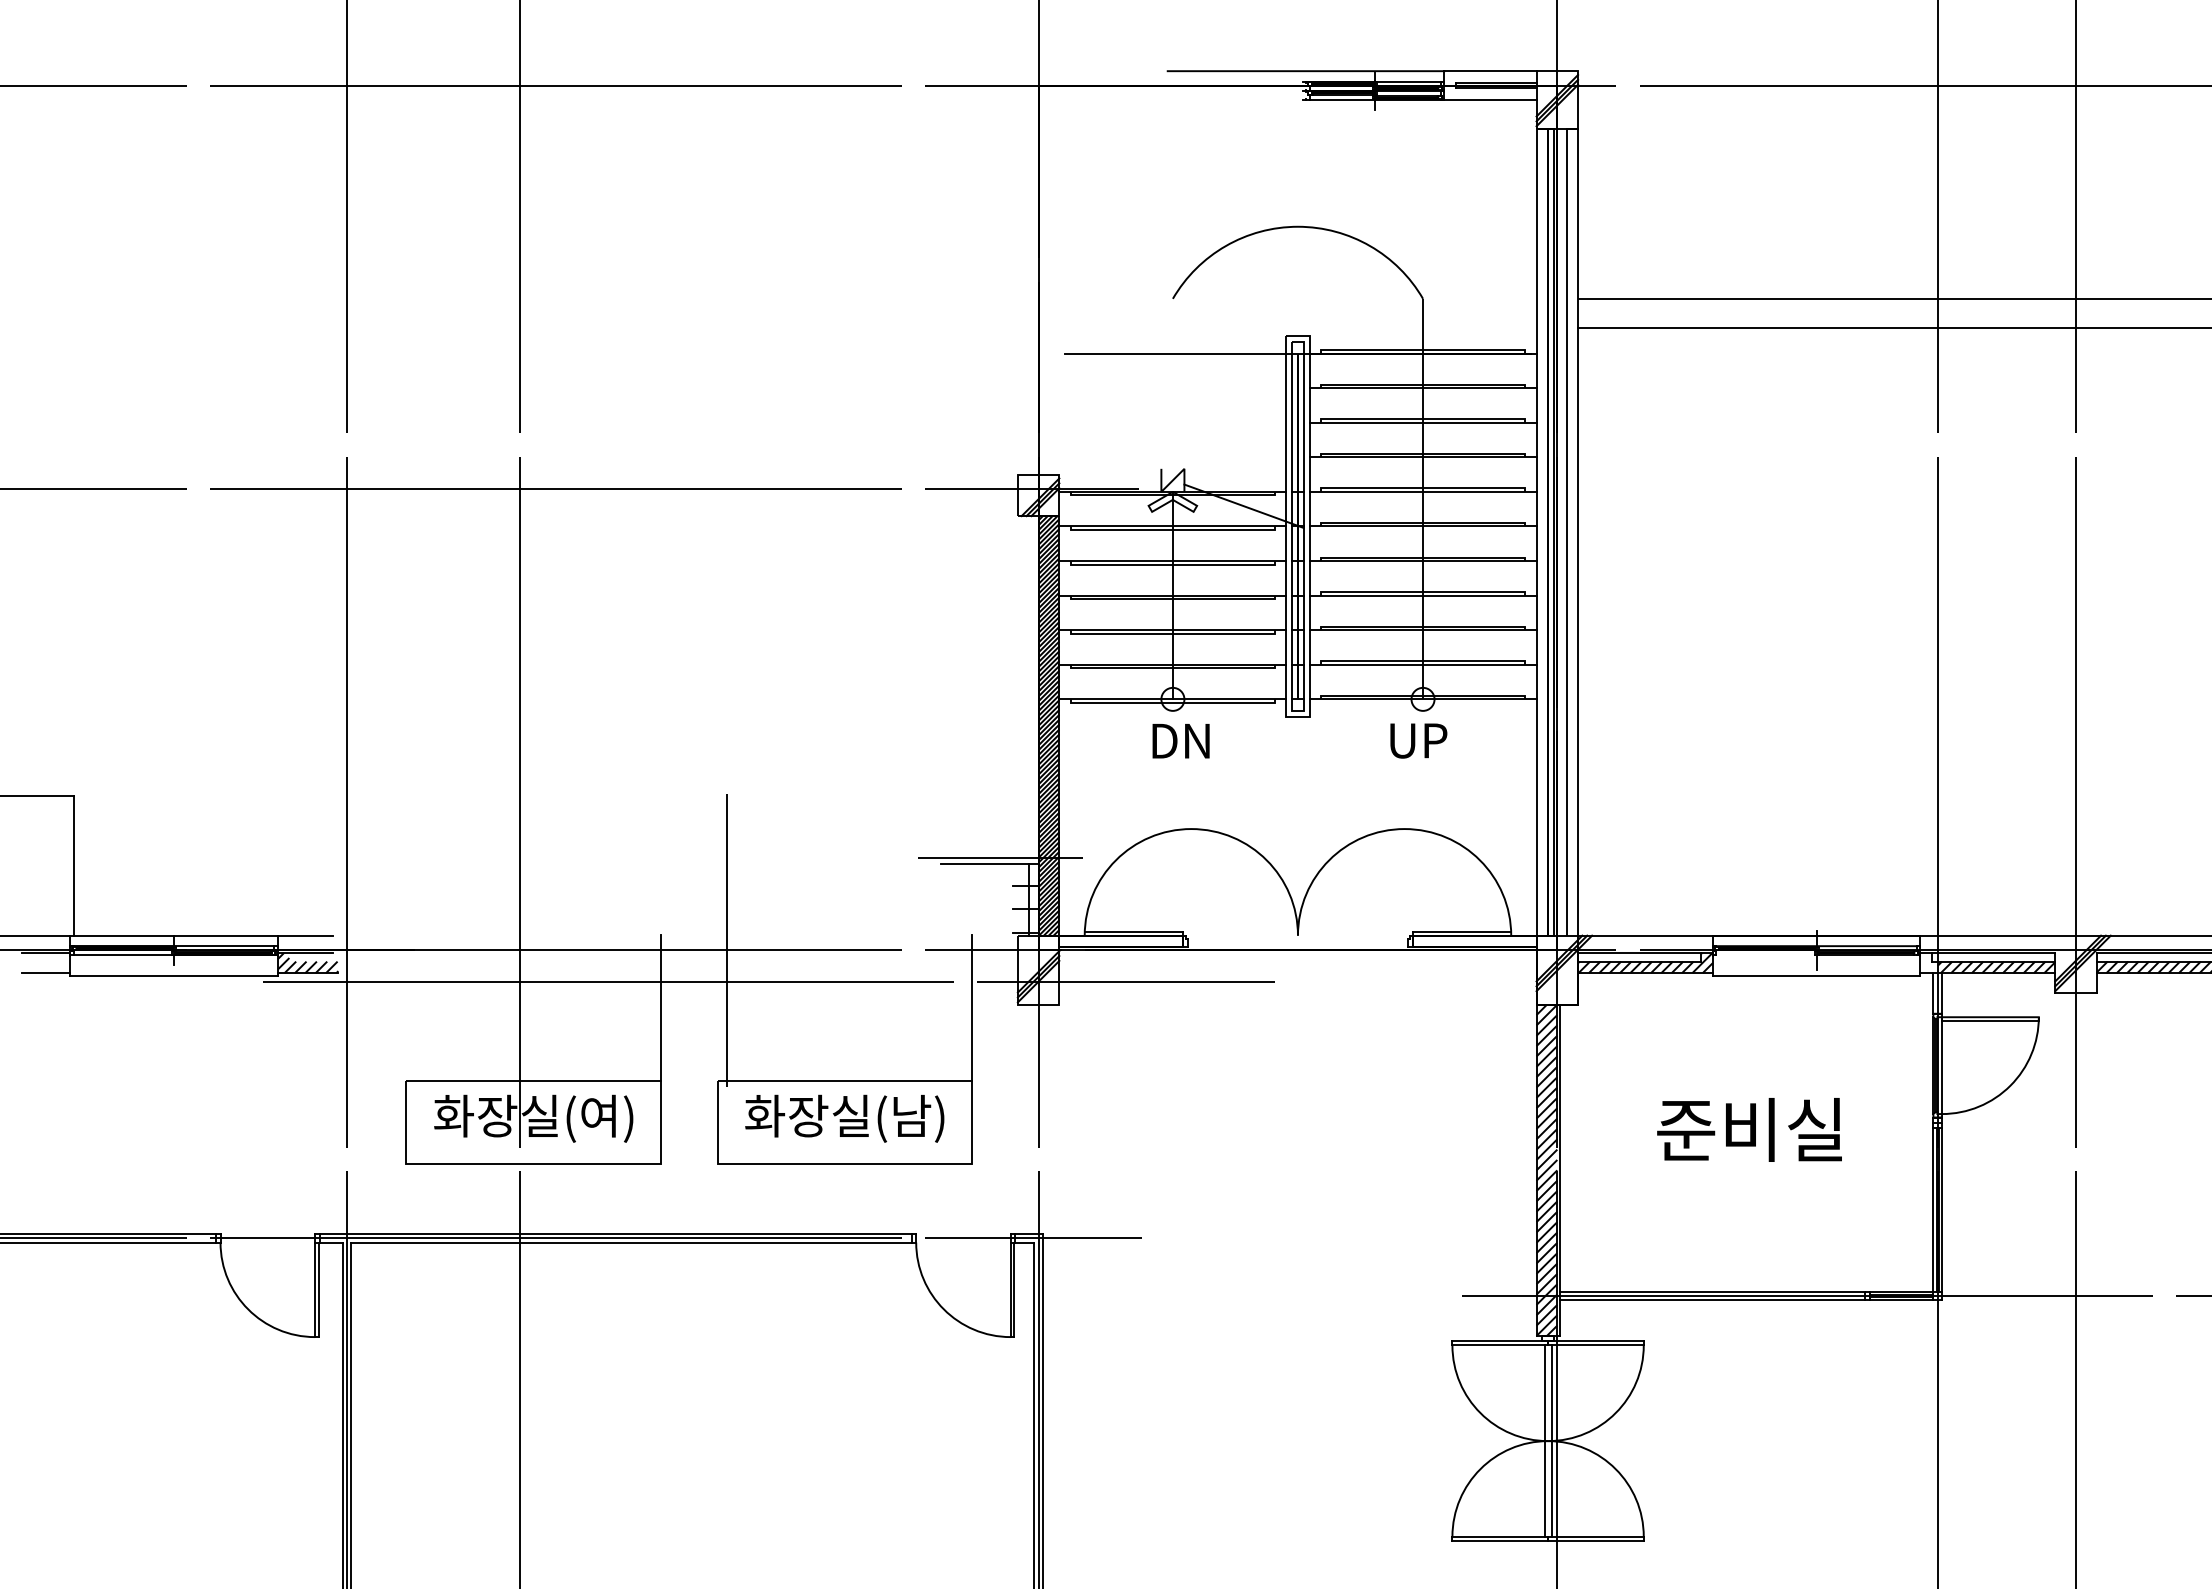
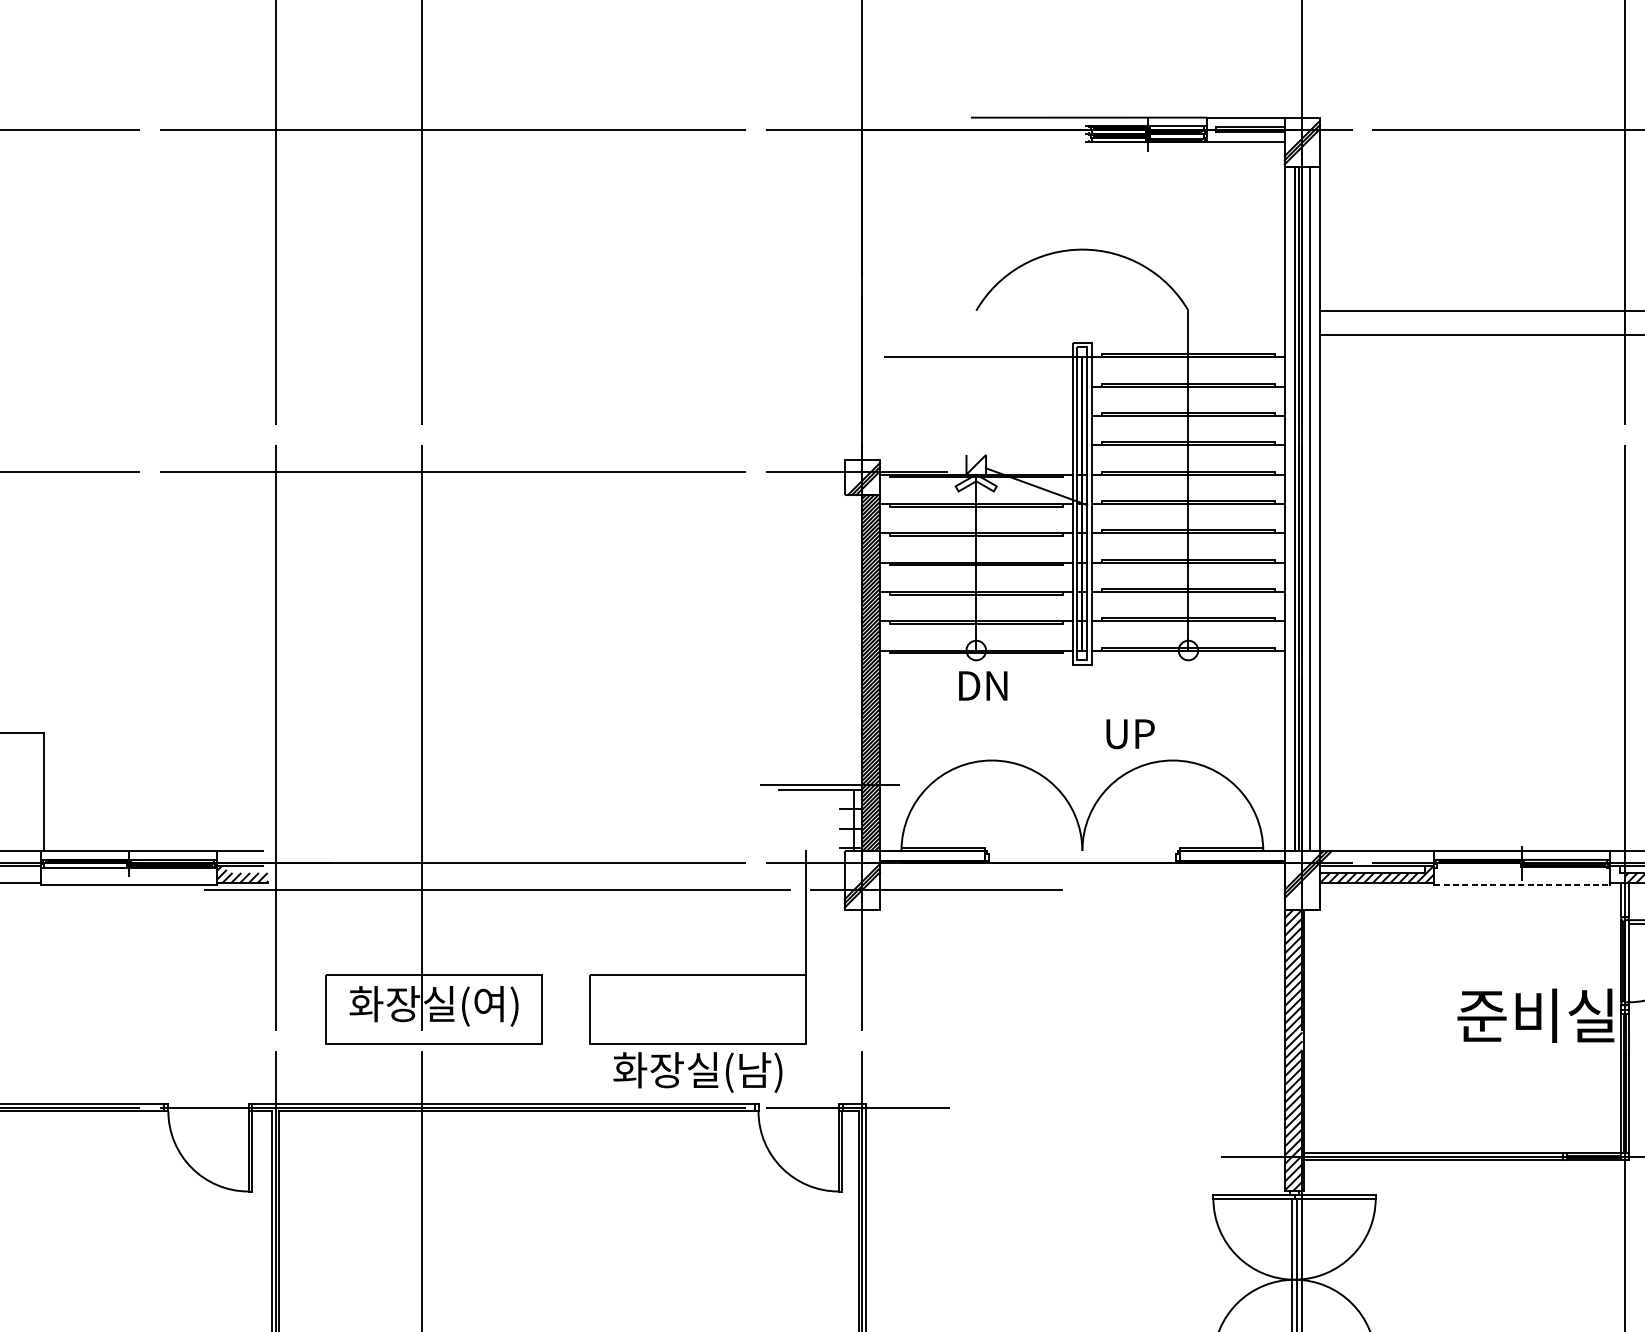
text: (1418, 740) -> (1130, 733), moved
line: (727, 940) -> (598, 855), removed
line: (1816, 975) -> (1522, 884), solid -> dashed
line: (660, 1008) -> (541, 912), removed
text: (844, 1118) -> (697, 1072), moved
text: (1749, 1129) -> (1535, 1015), moved

